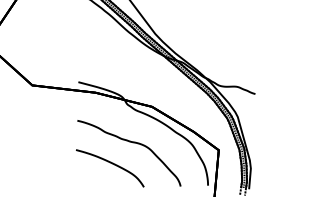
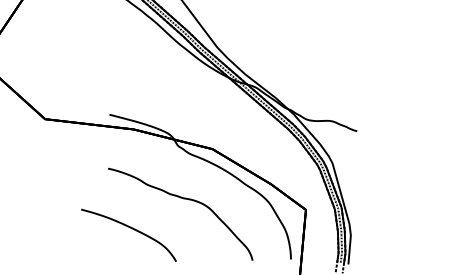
part: (111, 163) -> (130, 228), moved

